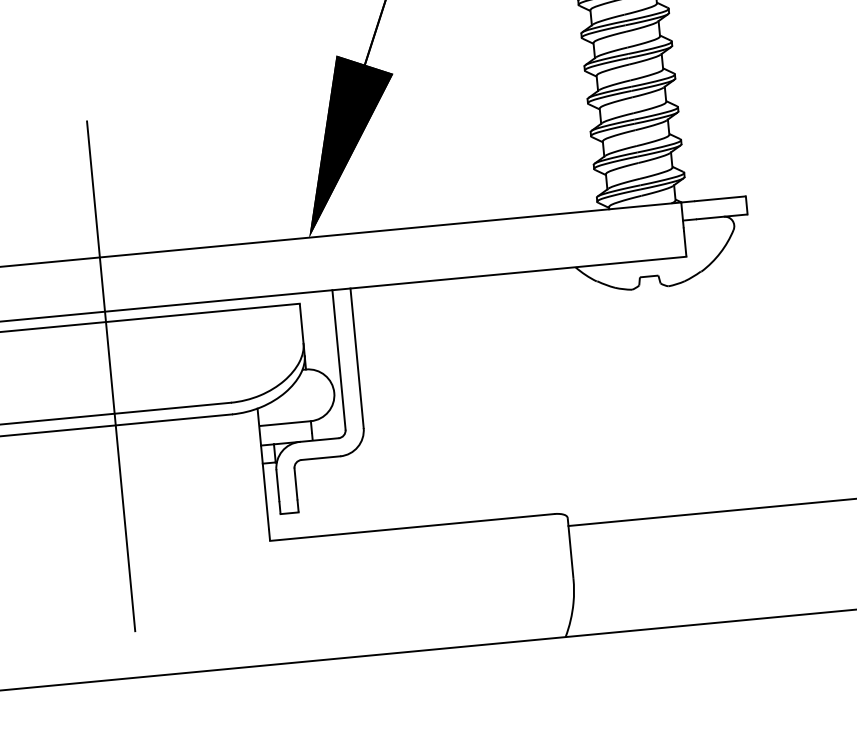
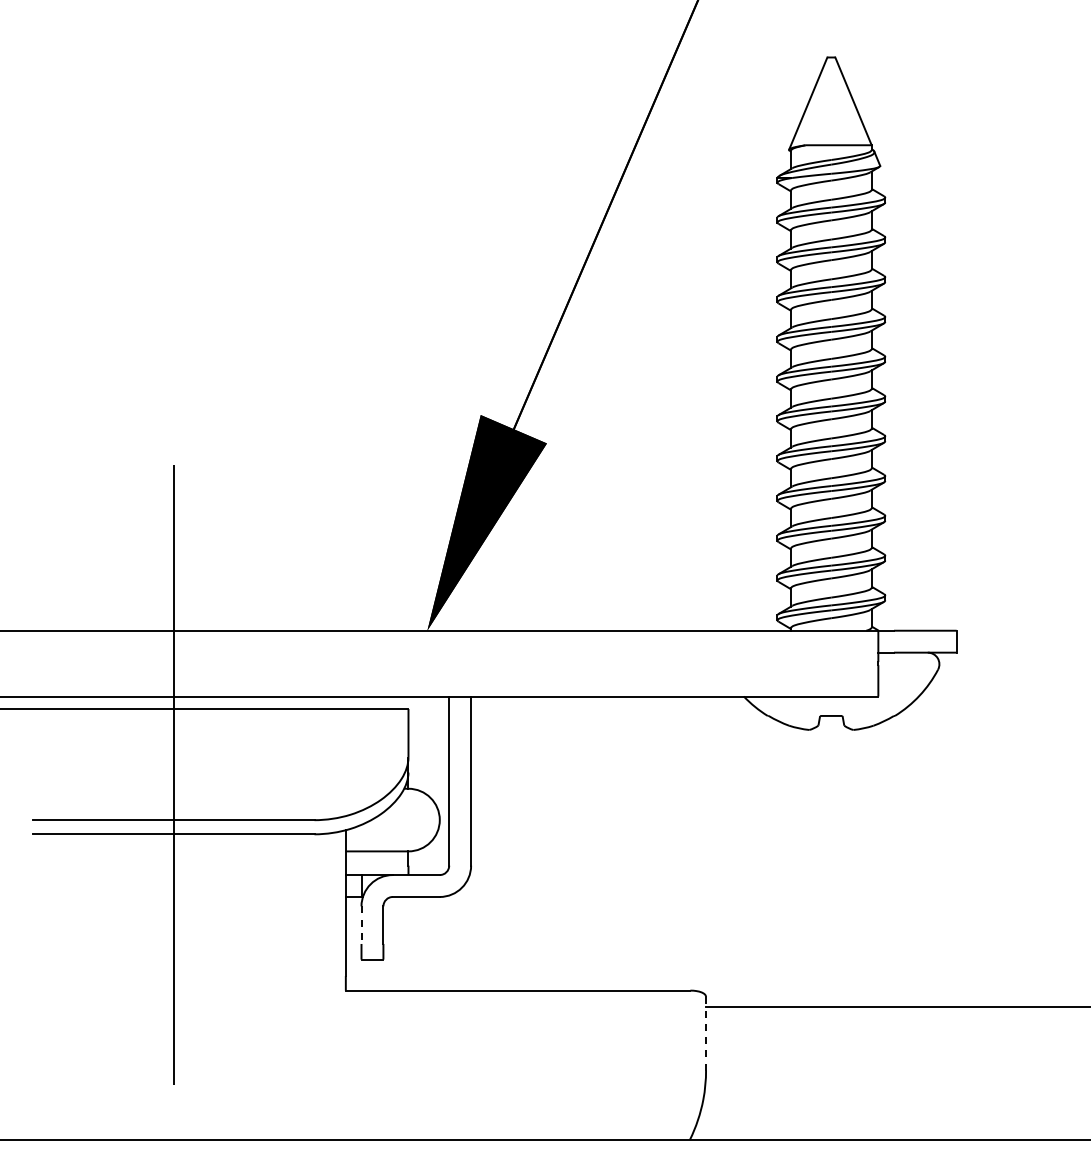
line: (277, 485) -> (361, 925), solid -> dashed
arc: (570, 547) -> (706, 1032), solid -> dashed

